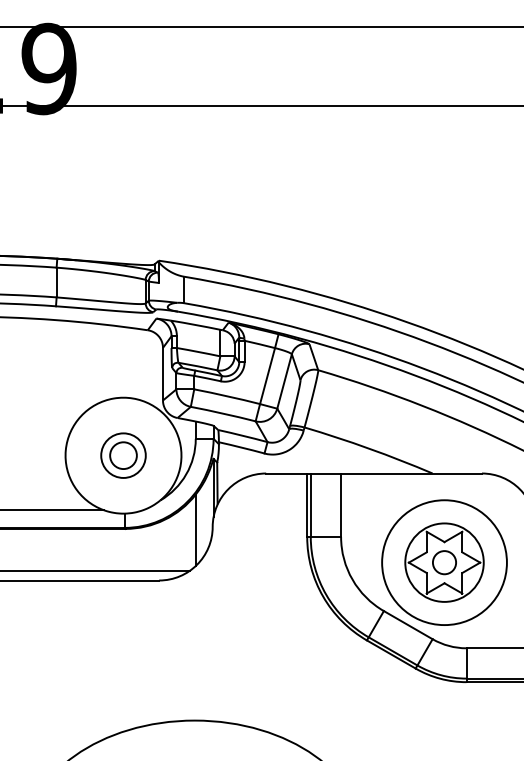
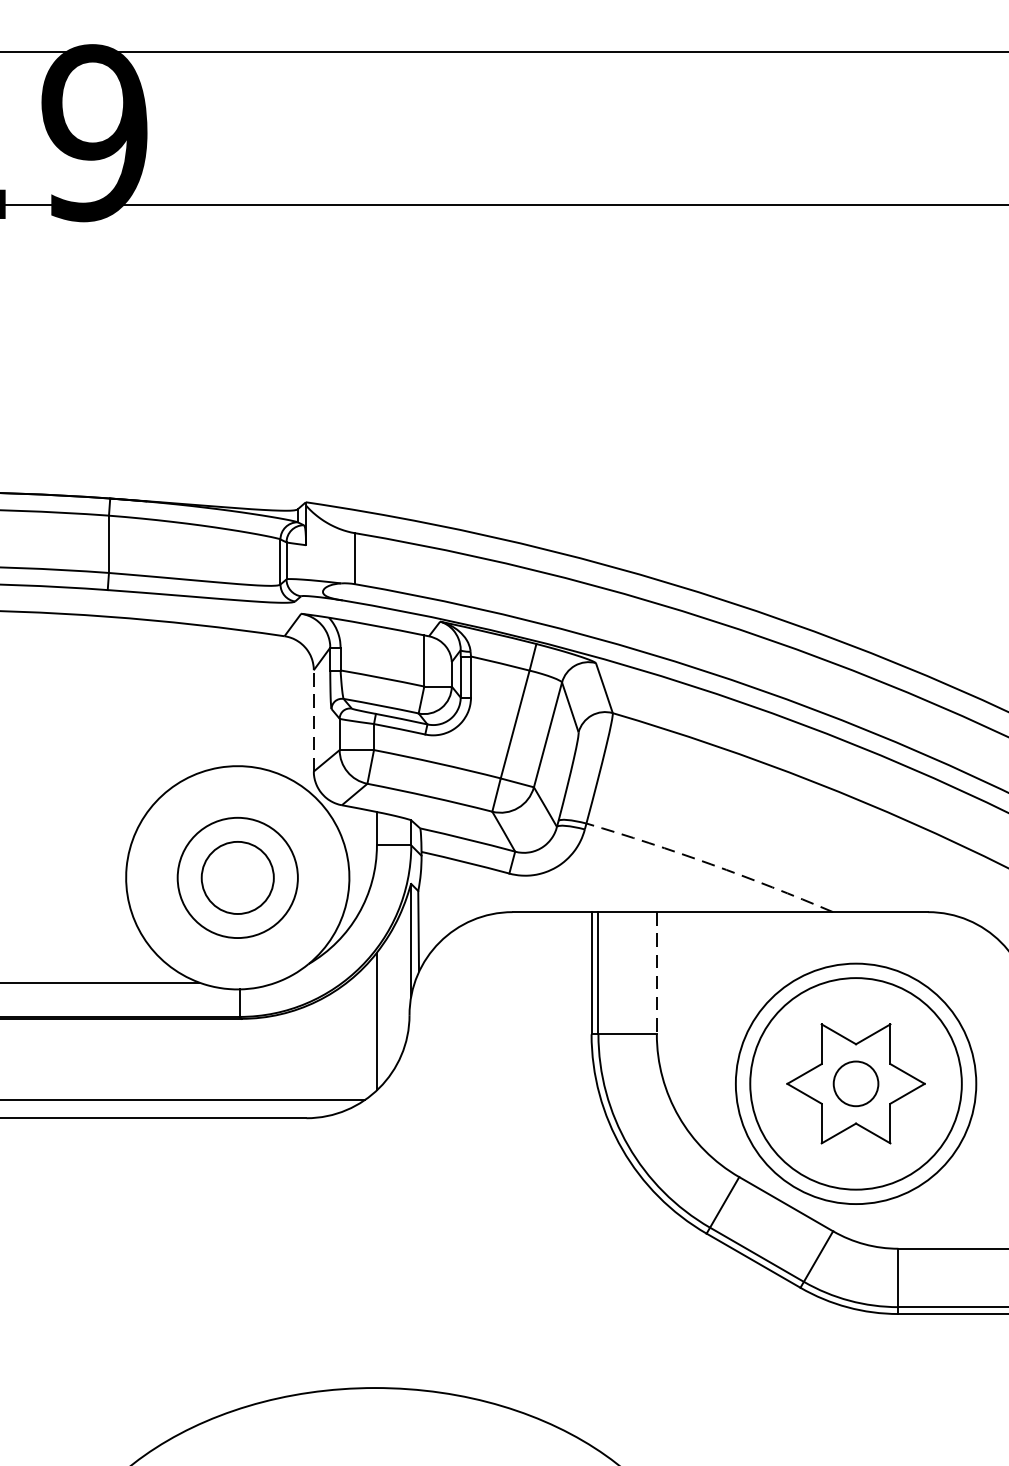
line: (163, 373) -> (314, 719), solid -> dashed
arc: (369, 448) -> (711, 863), solid -> dashed
part: (123, 455) -> (237, 877), size x1.4
line: (341, 505) -> (657, 973), solid -> dashed
circle: (444, 562) -> (855, 1083), size x1.4

